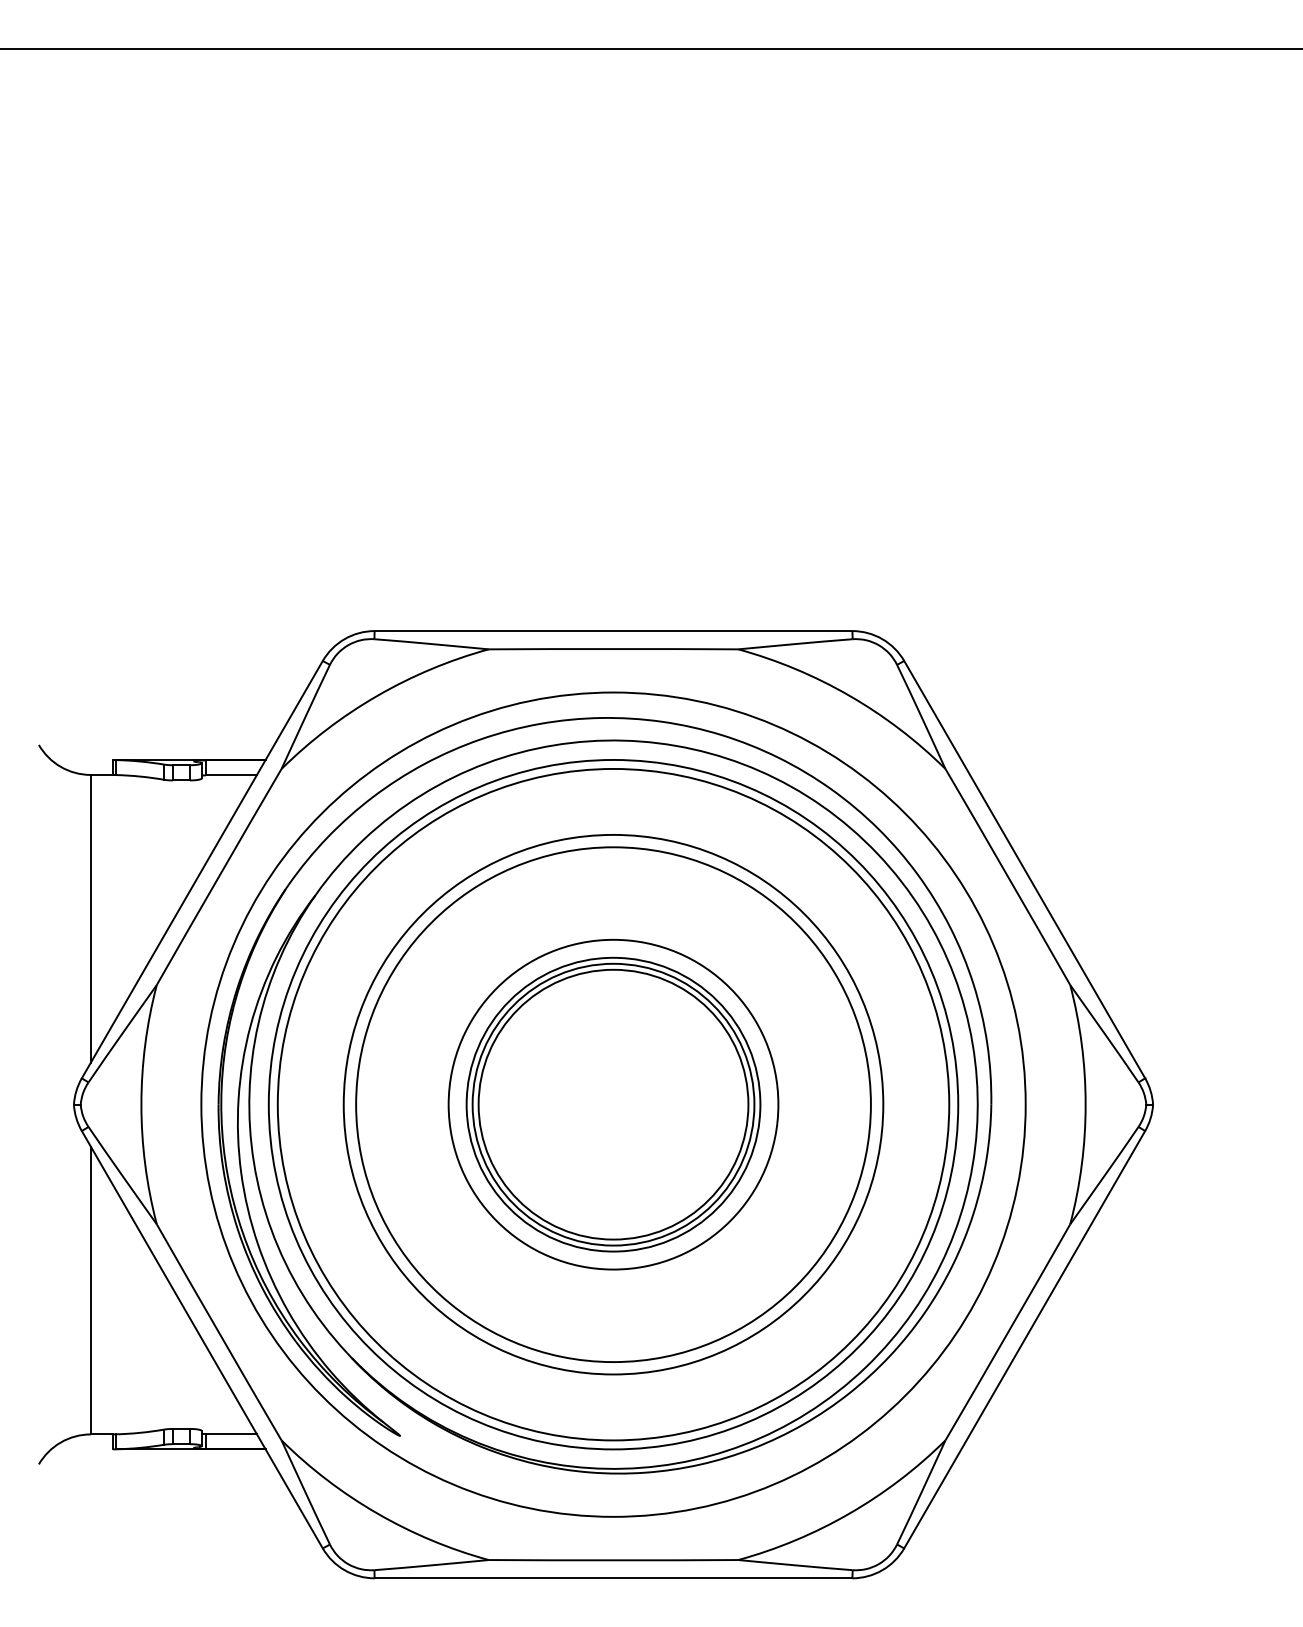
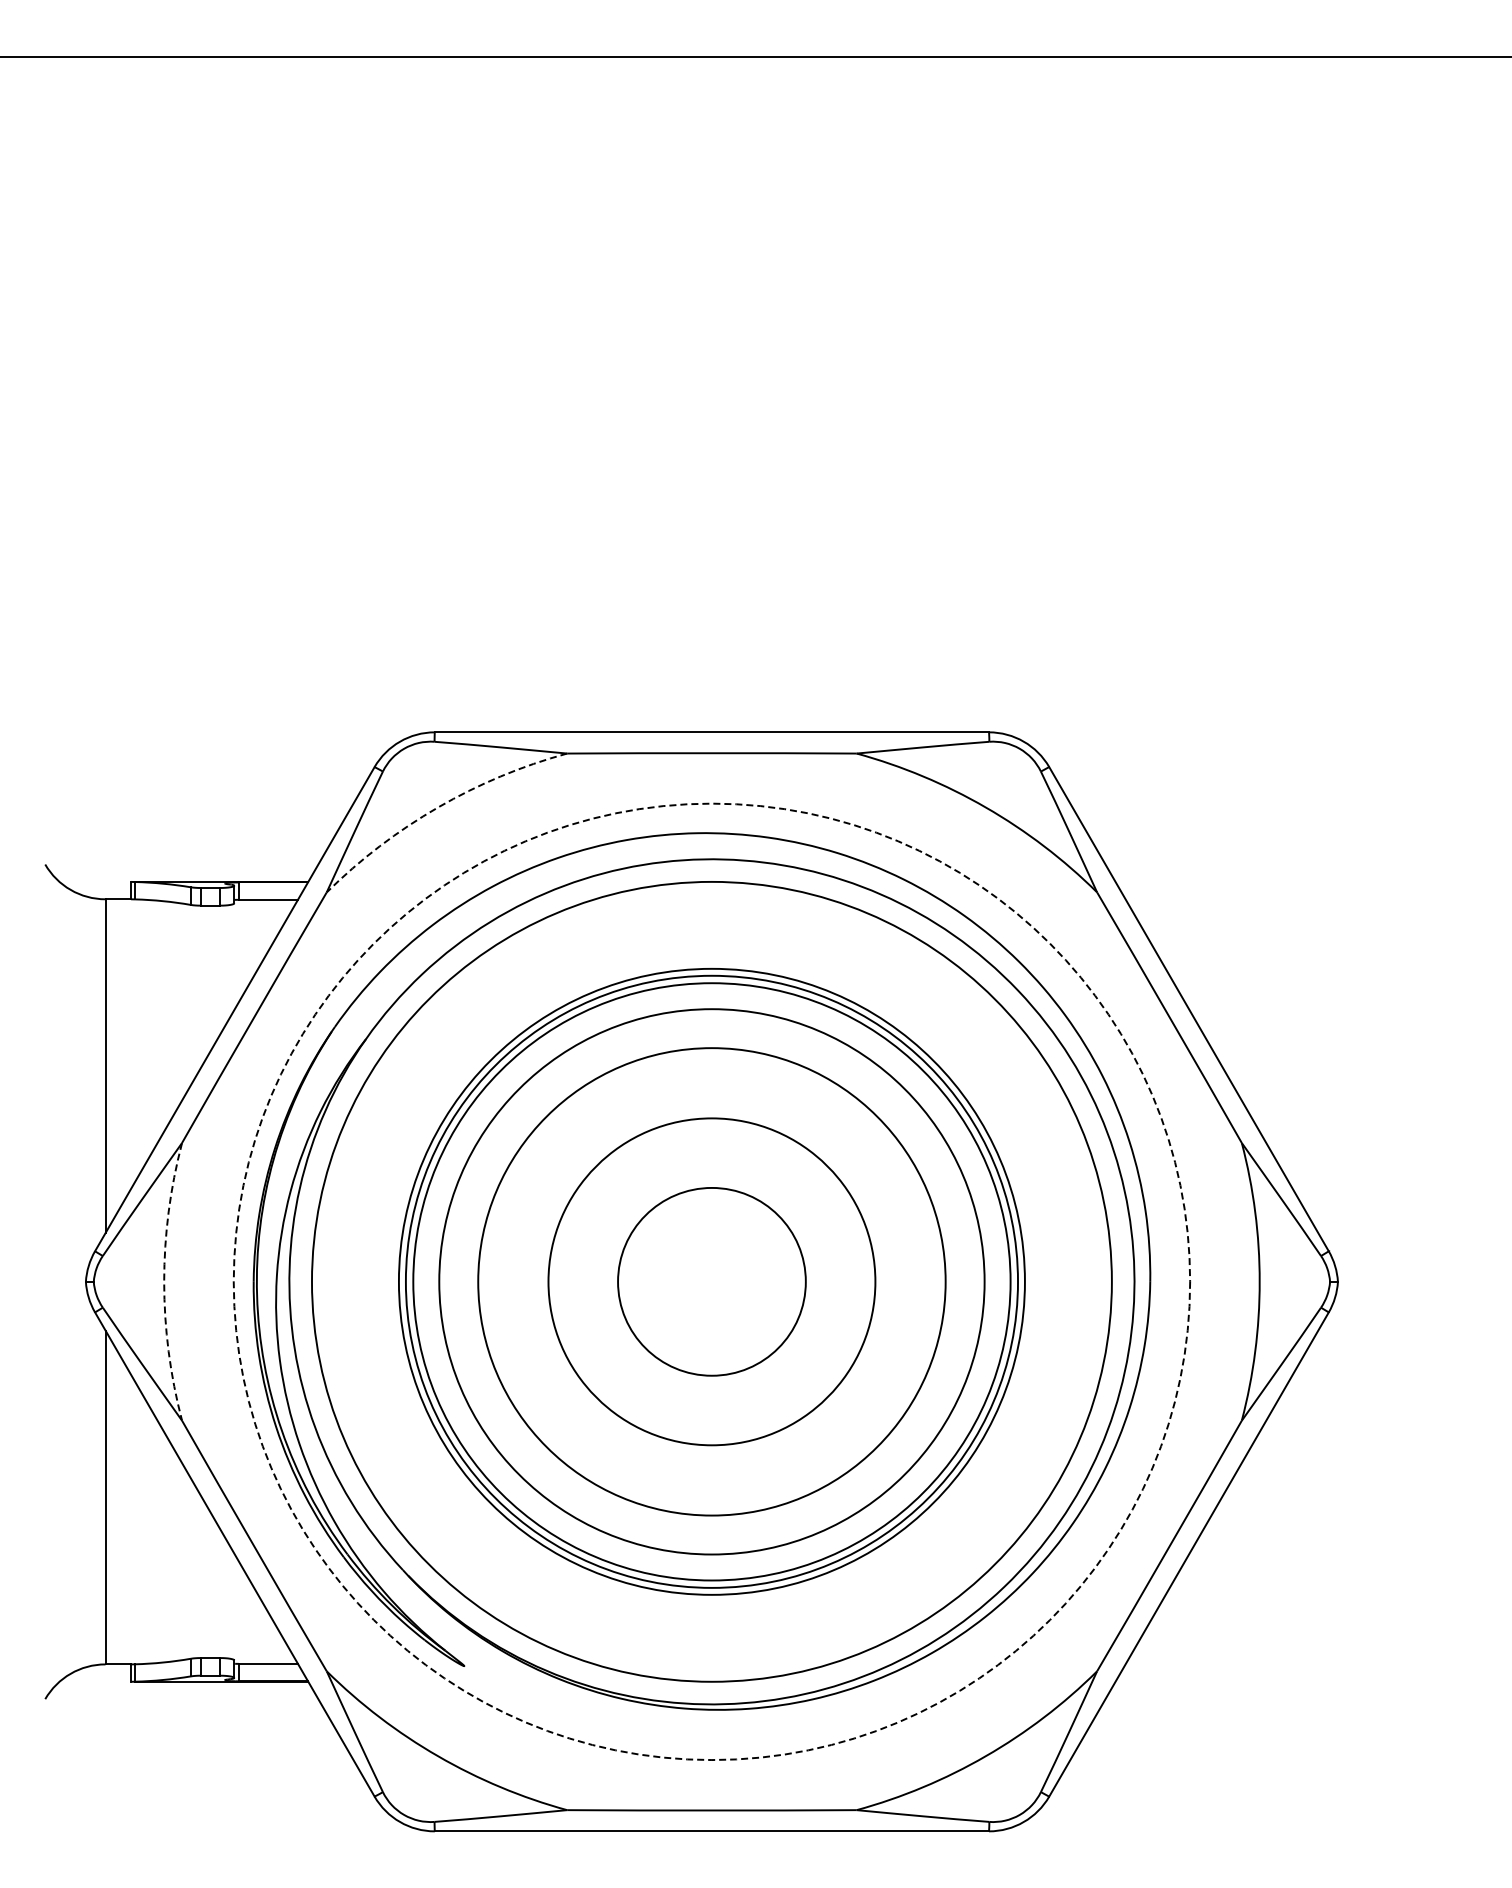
arc: (377, 695) -> (438, 807), solid -> dashed
arc: (141, 1104) -> (164, 1281), solid -> dashed
circle: (613, 1104) -> (711, 1281), size x0.6
circle: (613, 1104) -> (711, 1281), size x0.6
circle: (613, 1104) -> (711, 1281), size x1.6
circle: (613, 1104) -> (711, 1281), size x1.6
circle: (613, 1104) -> (711, 1281), solid -> dashed

